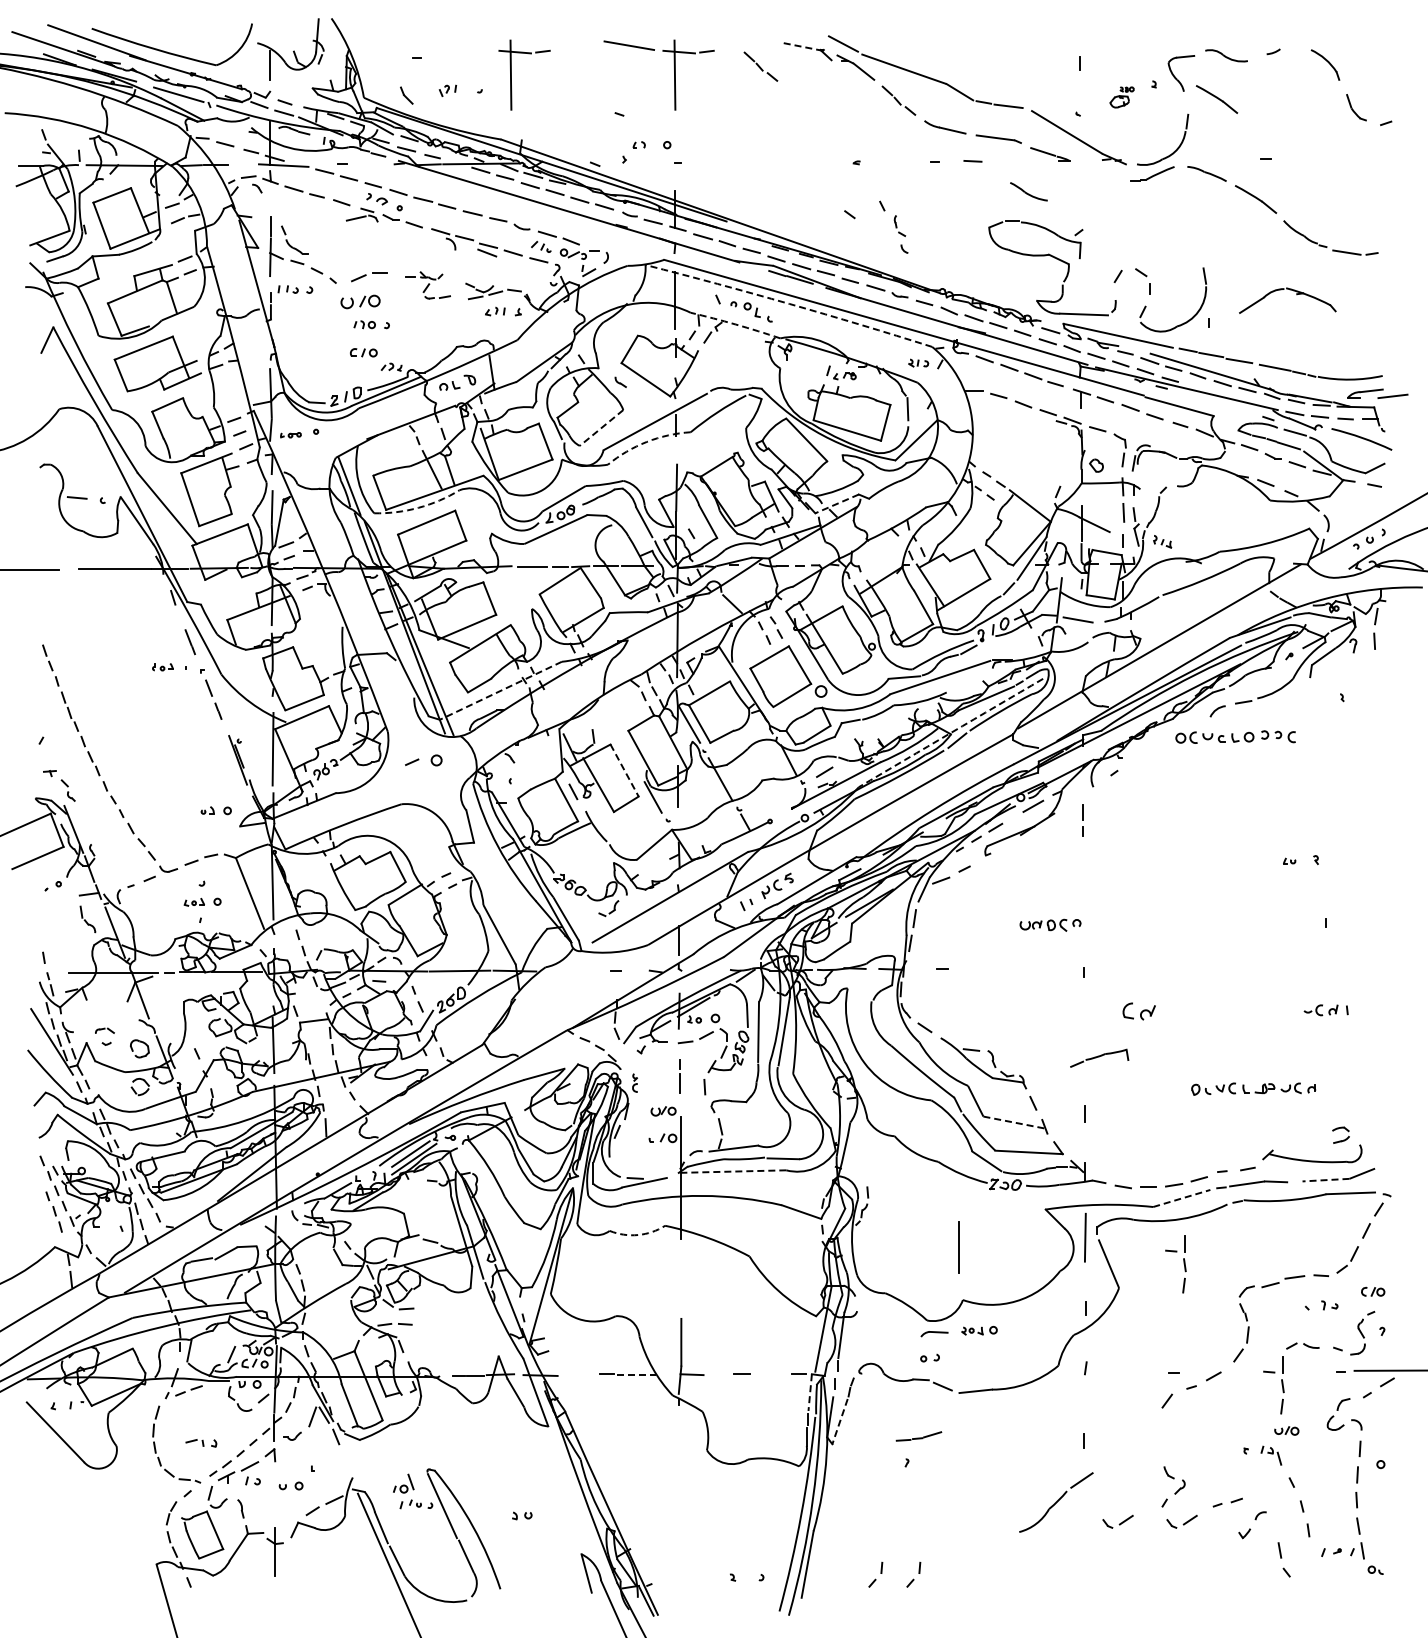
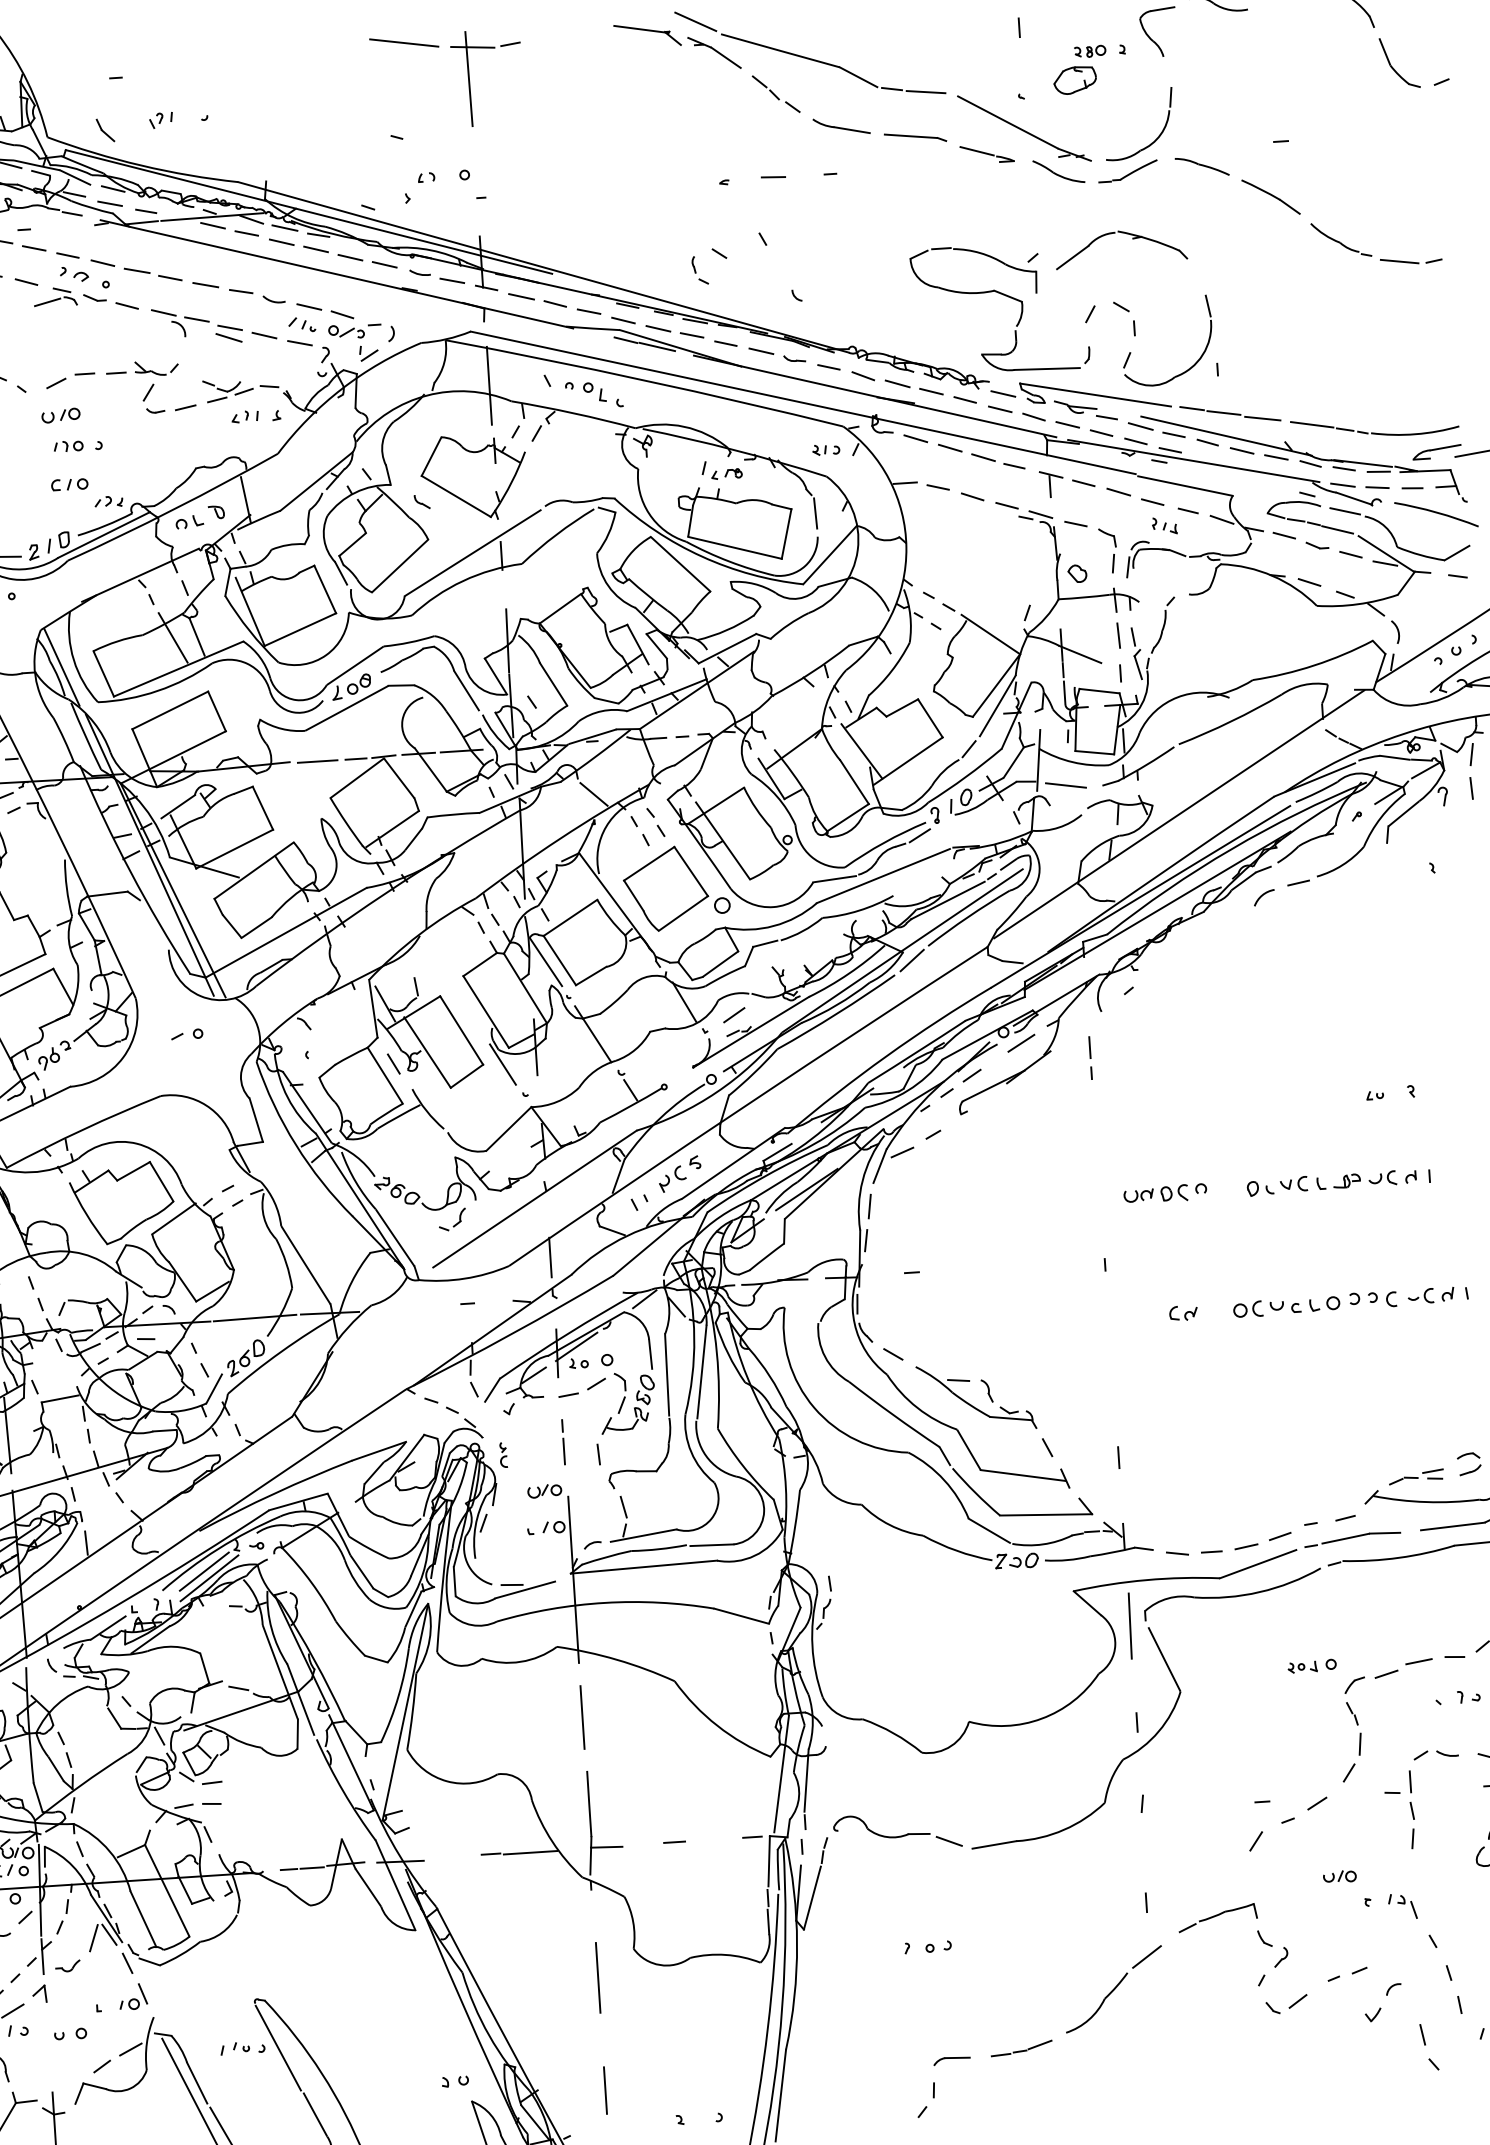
line: (803, 47) -> (641, 30), dashed -> solid
part: (760, 66) -> (584, 59), removed
part: (511, 74) -> (246, 92), removed
part: (1121, 97) -> (1079, 70), size x1.67
part: (1217, 99) -> (1209, 64), removed
part: (1356, 107) -> (1399, 63), size x1.43
line: (972, 161) -> (772, 177), moved
part: (1028, 191) -> (1058, 171), moved
part: (899, 225) -> (699, 269), moved
part: (427, 285) -> (150, 387), size x1.43
part: (1296, 295) -> (1132, 240), moved
part: (360, 301) -> (60, 415), size x0.71
arc: (789, 303) -> (645, 379), dashed -> solid
arc: (735, 324) -> (573, 413), dashed -> solid
line: (601, 428) -> (400, 566), dashed -> solid
arc: (646, 441) -> (462, 580), dashed -> solid
line: (837, 503) -> (728, 648), dashed -> solid
arc: (418, 507) -> (157, 690), dashed -> solid
part: (1162, 541) -> (1164, 525), moved
line: (500, 690) -> (285, 932), dashed -> solid
arc: (950, 732) -> (902, 949), dashed -> solid
part: (1235, 736) -> (1314, 1303), moved
part: (423, 760) -> (186, 1034), size x0.62
line: (624, 770) -> (461, 1030), dashed -> solid
part: (1050, 924) -> (1165, 1192), moved
part: (1138, 1011) -> (1182, 1313), size x0.62
part: (1099, 1057) -> (1217, 1916), moved
part: (1253, 1088) -> (1331, 1182), moved
line: (1014, 1122) -> (1023, 1475), dashed -> solid
part: (1301, 1142) -> (1416, 1477), added
line: (732, 1171) -> (643, 1566), dashed -> solid
line: (1325, 1180) -> (1452, 1527), dashed -> solid
line: (1181, 1198) -> (1257, 1564), dashed -> solid
arc: (638, 1235) -> (521, 1662), dashed -> solid
line: (958, 1247) -> (597, 1977), moved
part: (1183, 1264) -> (1266, 1653), removed
line: (680, 1278) -> (582, 1717), added
part: (979, 1330) -> (1312, 1665), moved
part: (934, 1334) -> (952, 2061), moved
part: (929, 1357) -> (937, 1945), moved
line: (636, 1375) -> (531, 1853), dashed -> solid
line: (810, 1393) -> (769, 1862), dashed -> solid
line: (840, 1421) -> (812, 1897), dashed -> solid
part: (1286, 1430) -> (1339, 1876), moved
part: (918, 1436) -> (1021, 2048), moved
part: (403, 1483) -> (132, 1996), moved
part: (522, 1515) -> (455, 2081), moved
part: (1117, 1521) -> (1198, 2009), removed
line: (679, 1552) -> (605, 2090), added
part: (875, 1574) -> (874, 2103), removed

